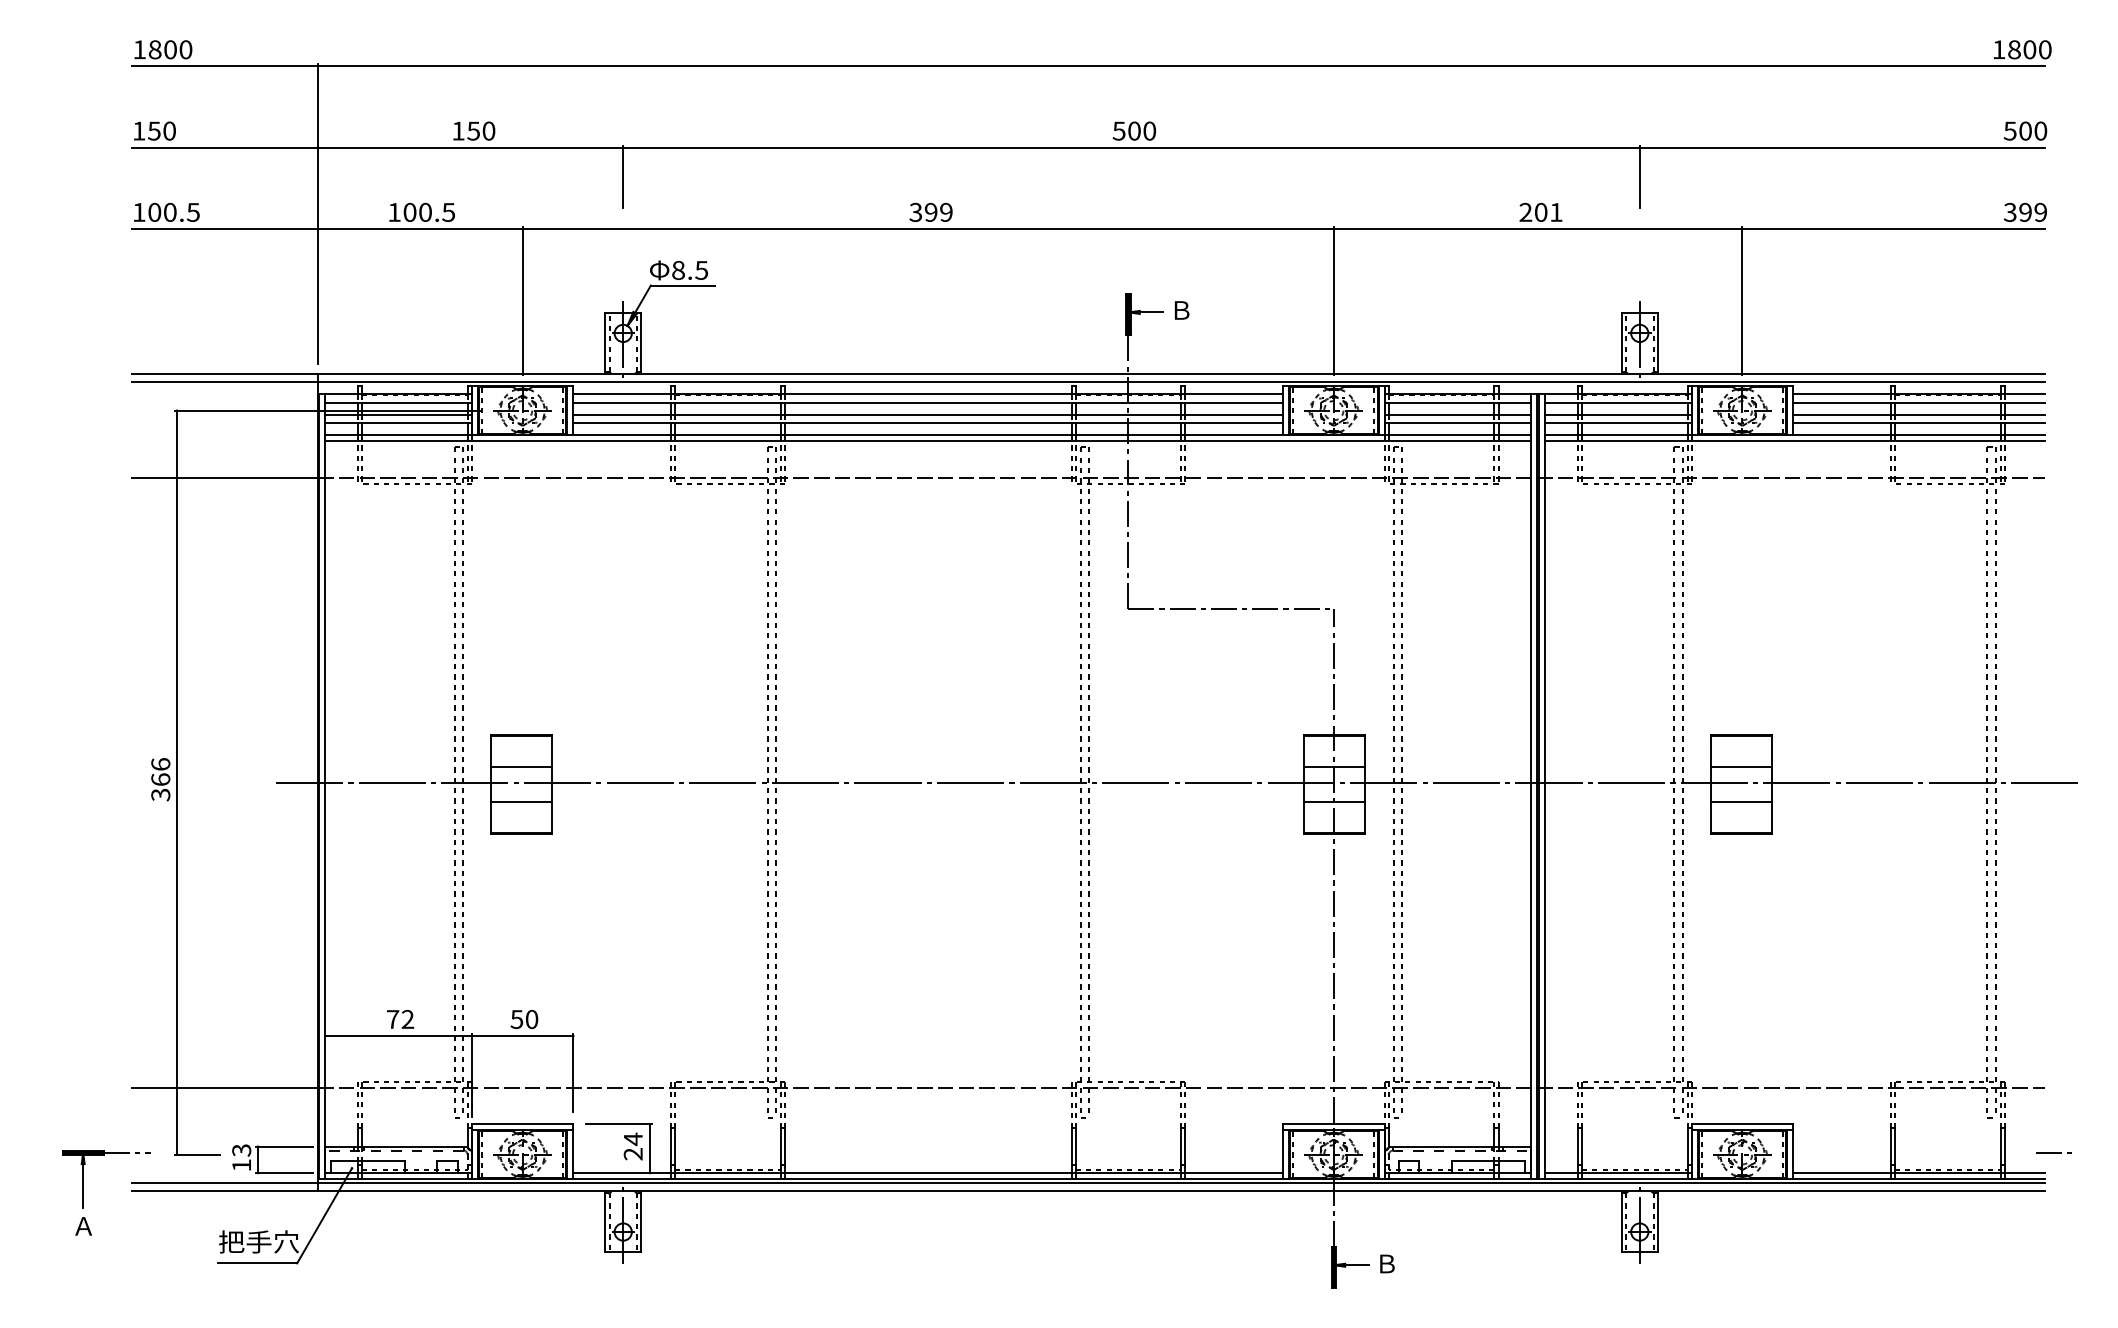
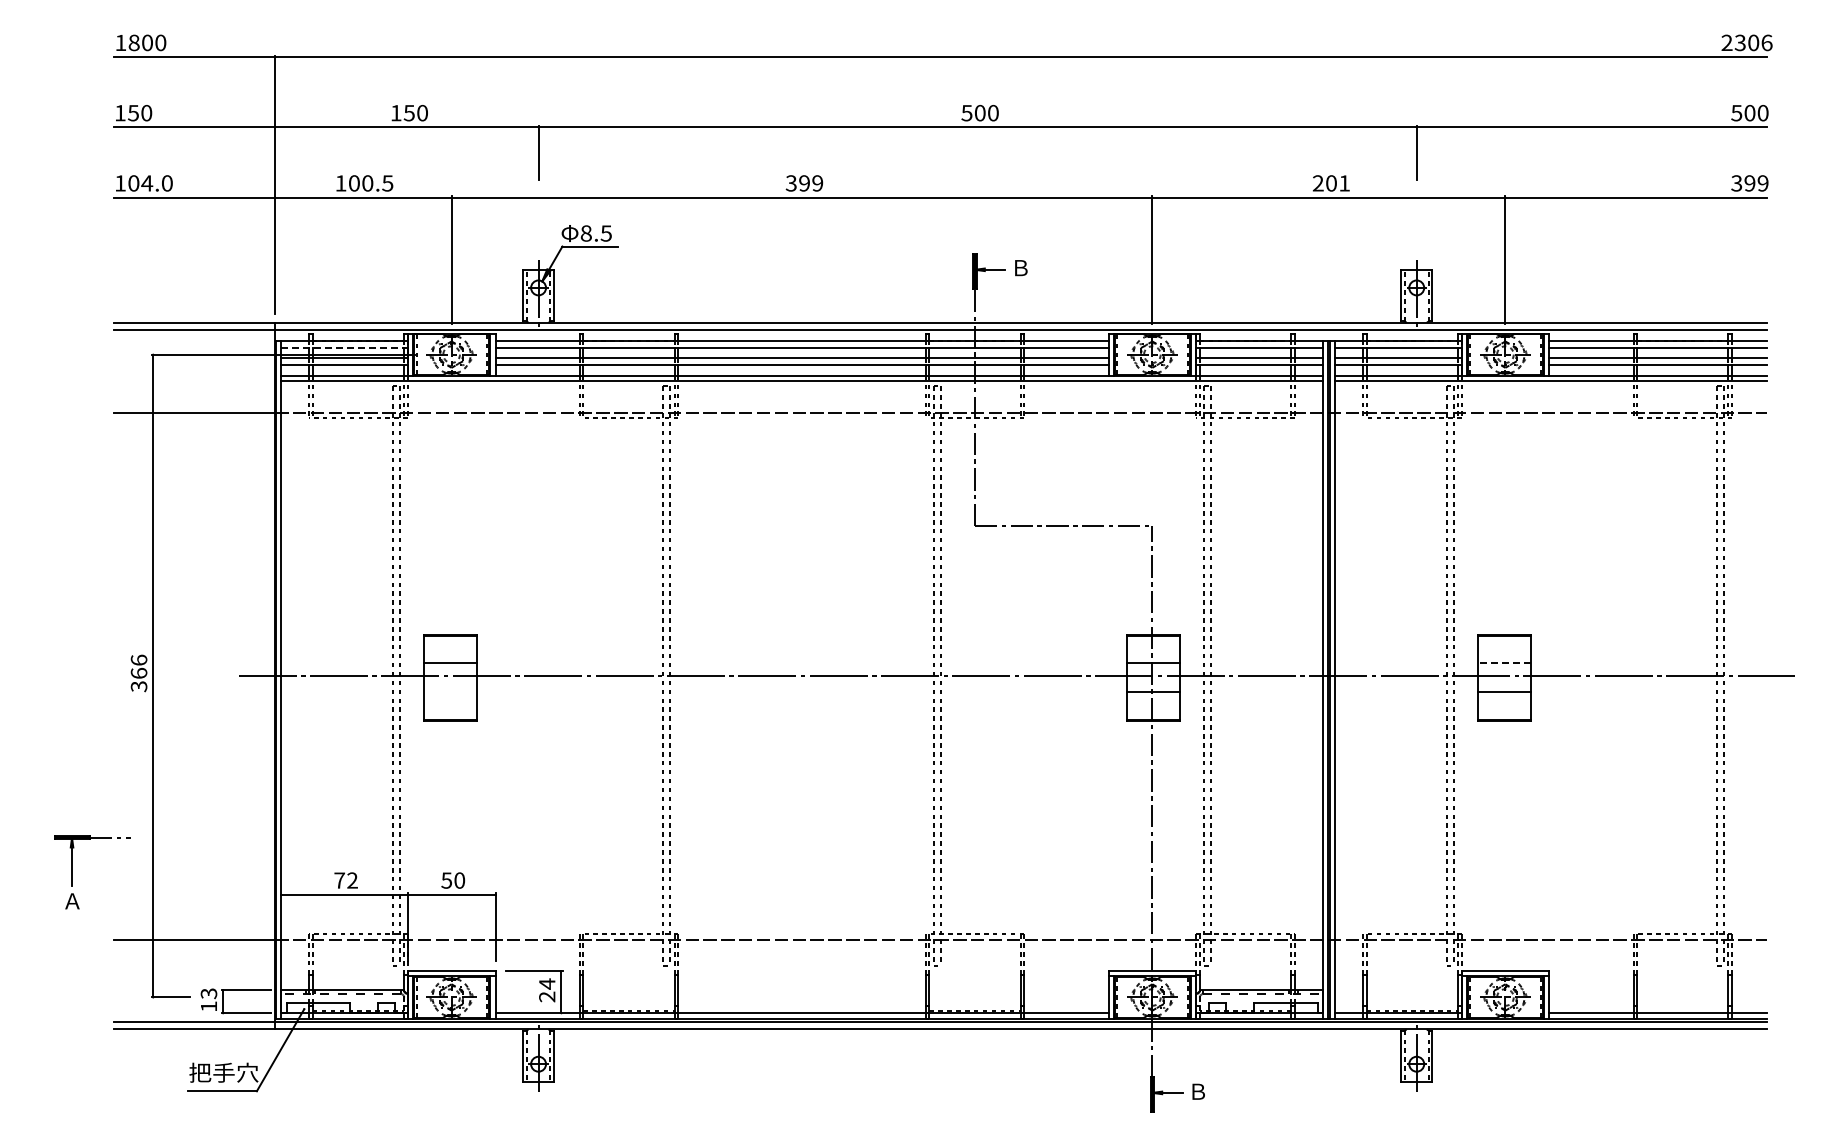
text: (2021, 49) -> (1746, 42), 1800 -> 2306
text: (180, 212) -> (156, 183), 100.5 -> 104.0
line: (398, 402) -> (344, 347), solid -> dashed
line: (1741, 767) -> (1504, 662), solid -> dashed
line: (521, 801) -> (450, 692), removed
line: (2053, 1152) -> (1774, 995), removed
line: (1947, 1169) -> (1682, 1010), removed
part: (83, 1193) -> (72, 872), moved

